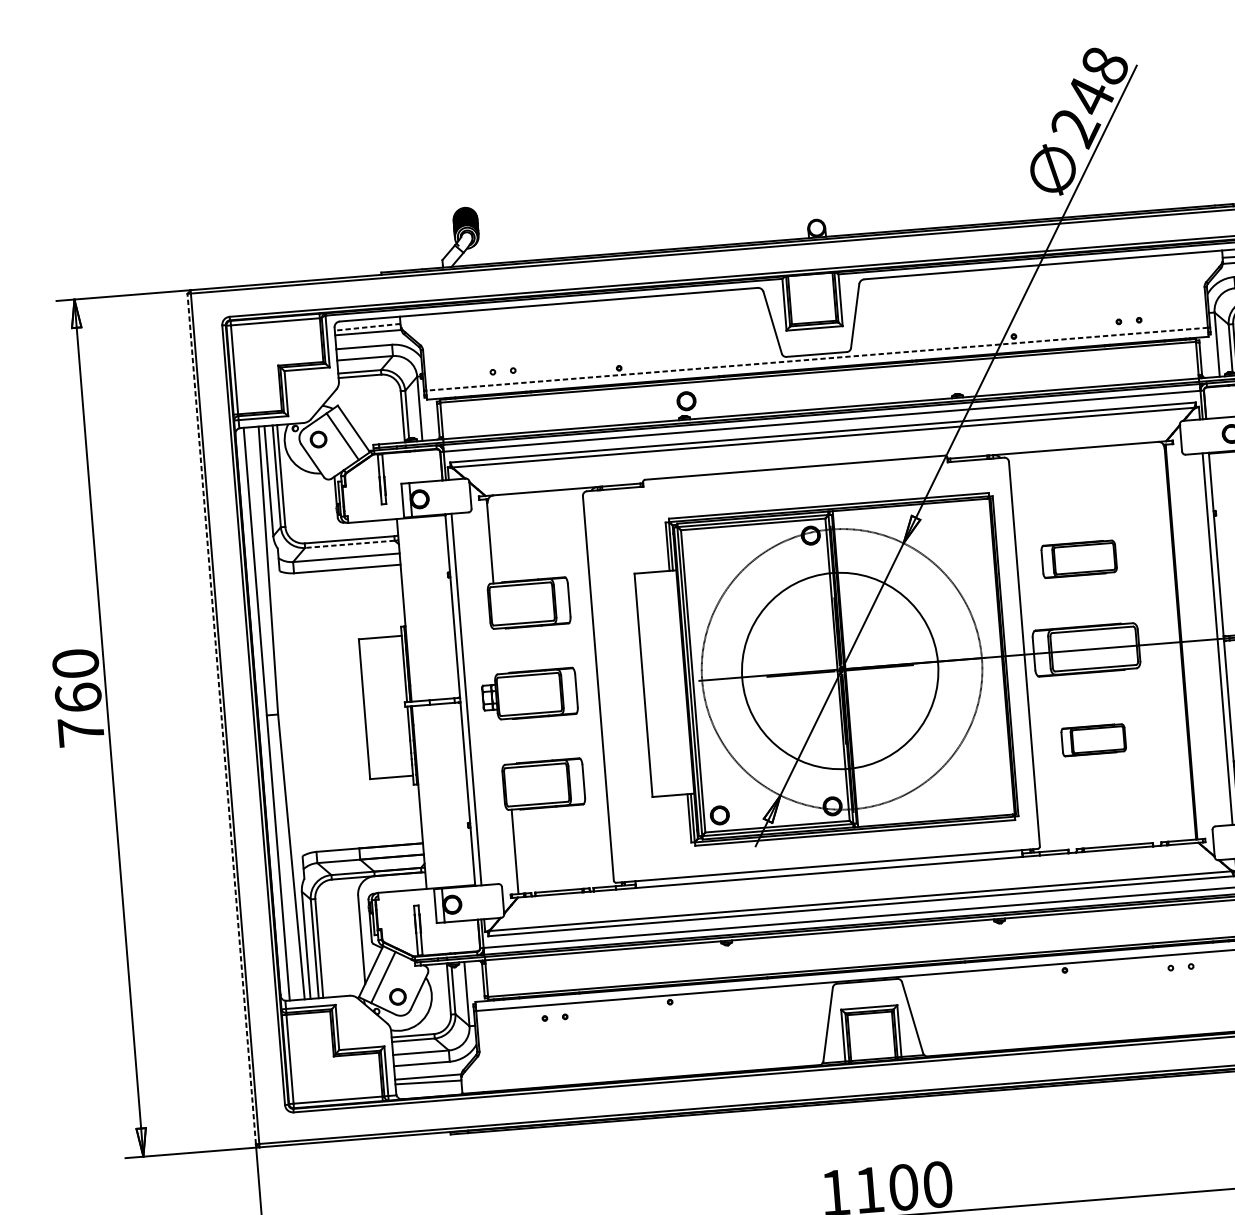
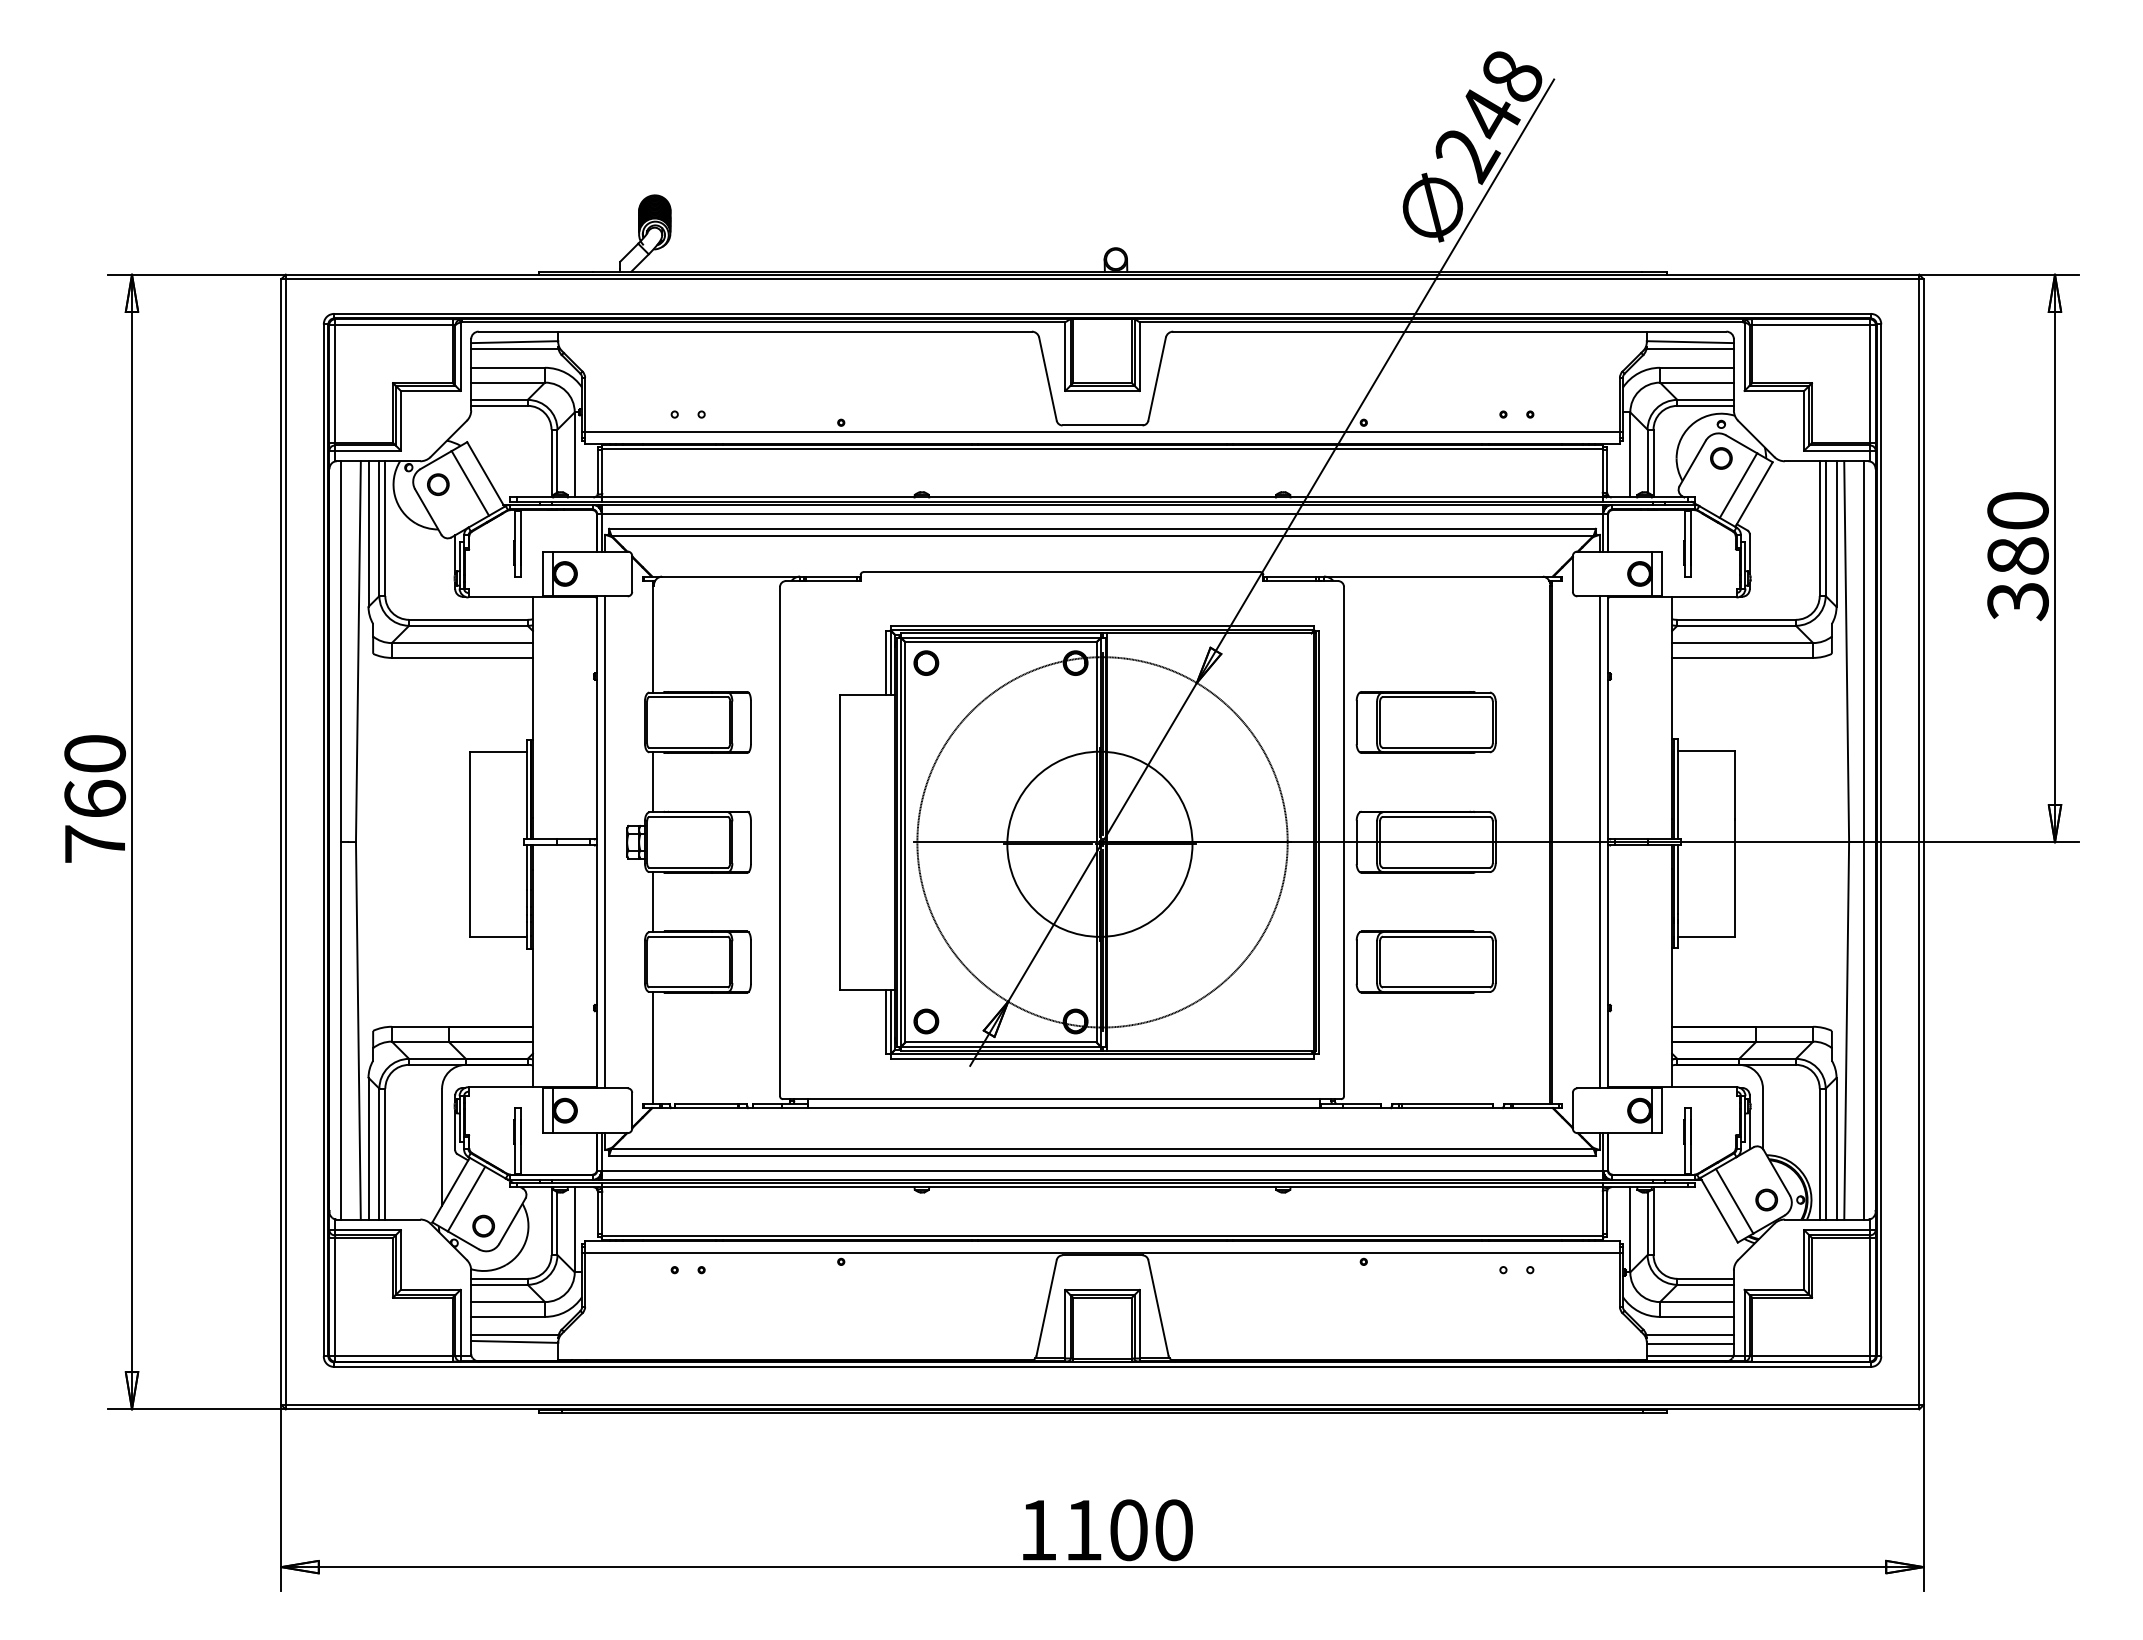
line: (367, 327) -> (514, 342), dashed -> solid
line: (817, 359) -> (1102, 431), dashed -> solid
part: (686, 400) -> (926, 662), moved
line: (349, 544) -> (467, 625), dashed -> solid
part: (1078, 559) -> (1425, 722), size x1.43
line: (499, 651) -> (653, 782), added
circle: (839, 670) -> (1099, 843), size x0.71
line: (221, 719) -> (281, 842), dashed -> solid
part: (1093, 739) -> (1425, 961), size x1.67
line: (506, 742) -> (653, 902), added

